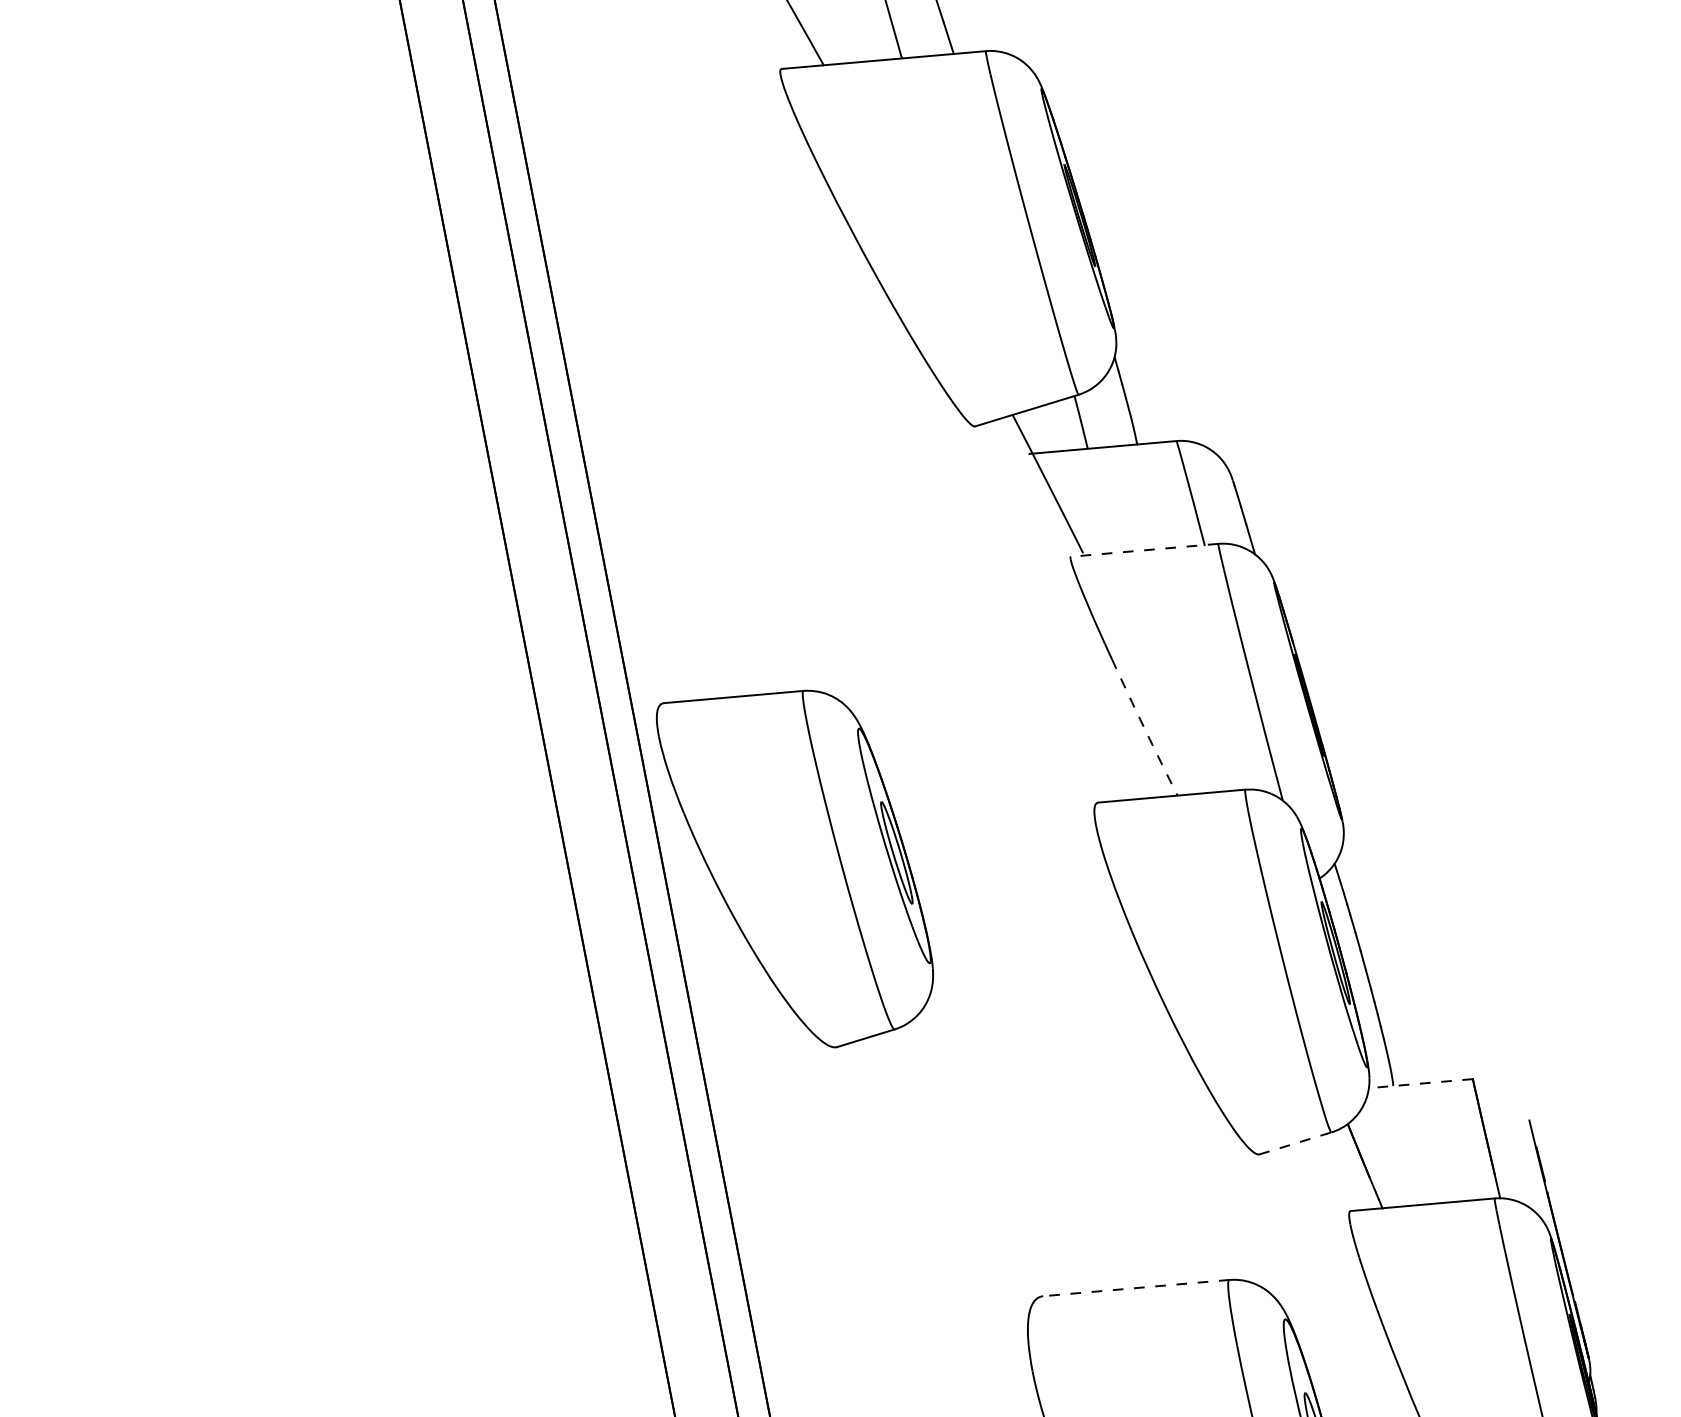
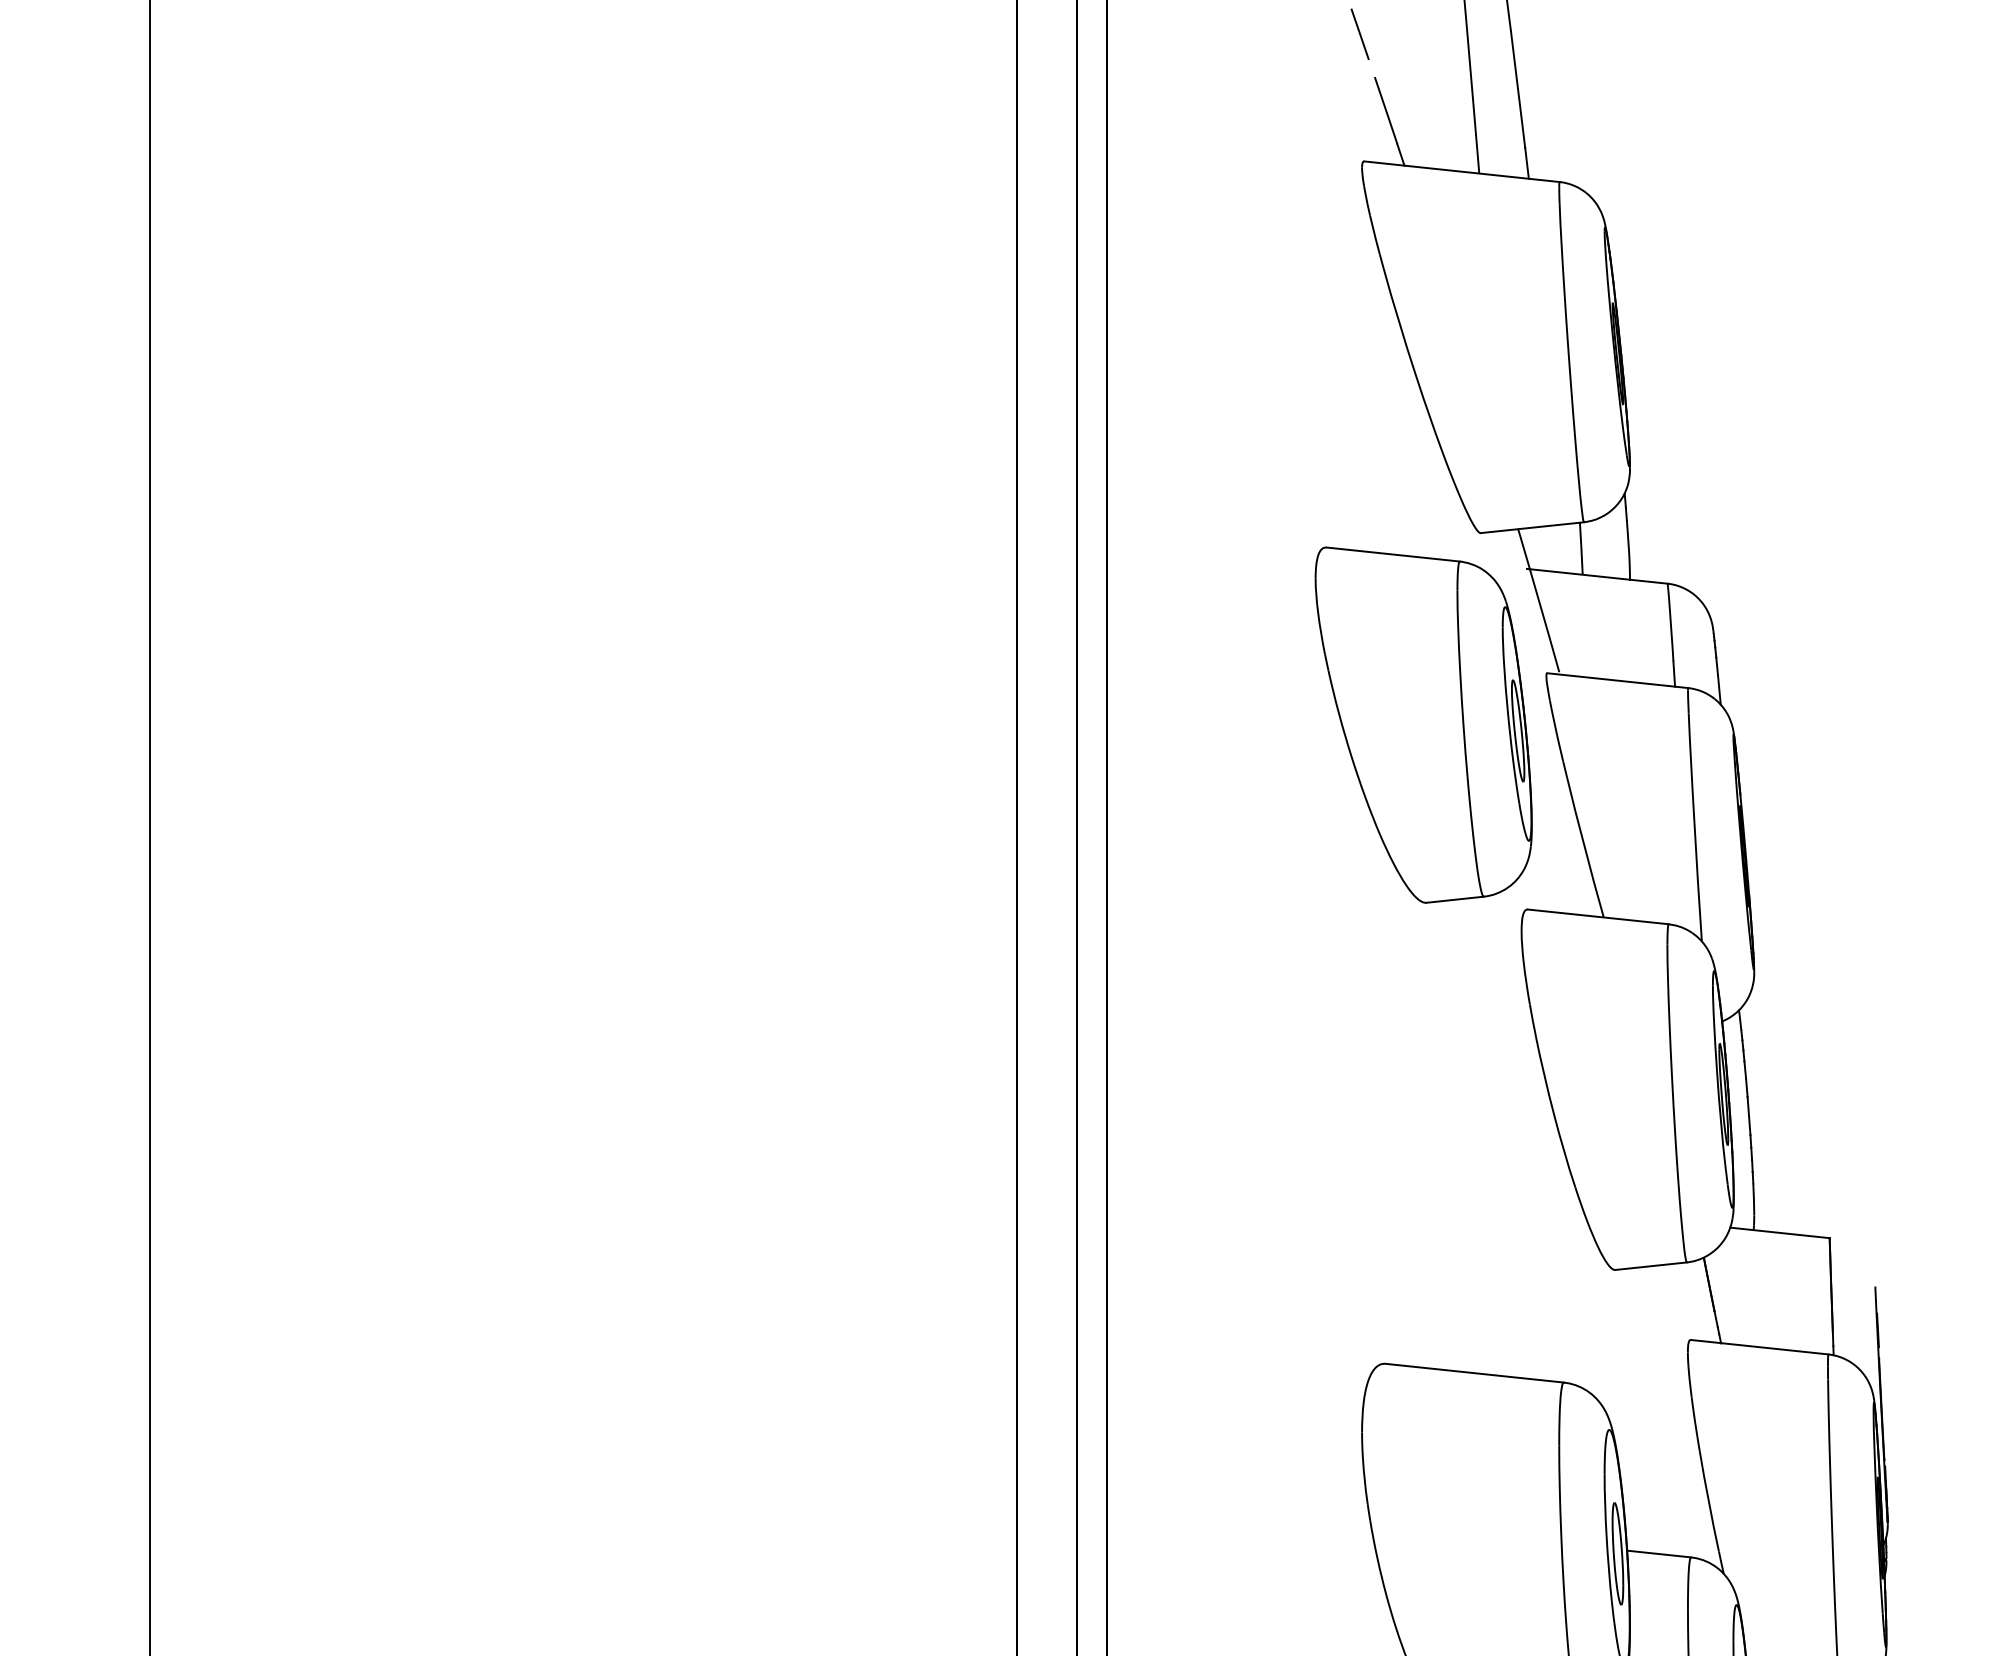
line: (1144, 550) -> (1617, 680), dashed -> solid
arc: (1143, 727) -> (1584, 847), dashed -> solid
part: (798, 865) -> (1423, 724), moved
line: (1420, 1083) -> (1779, 1232), dashed -> solid
line: (1295, 1143) -> (1651, 1266), dashed -> solid
line: (1135, 1288) -> (1474, 1373), dashed -> solid

